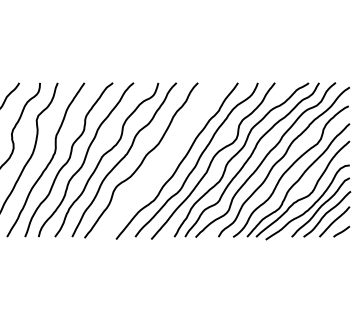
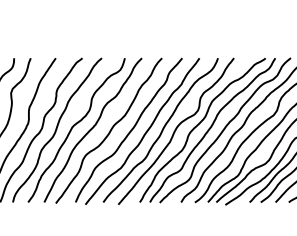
curve: (163, 160) -> (129, 130), added

